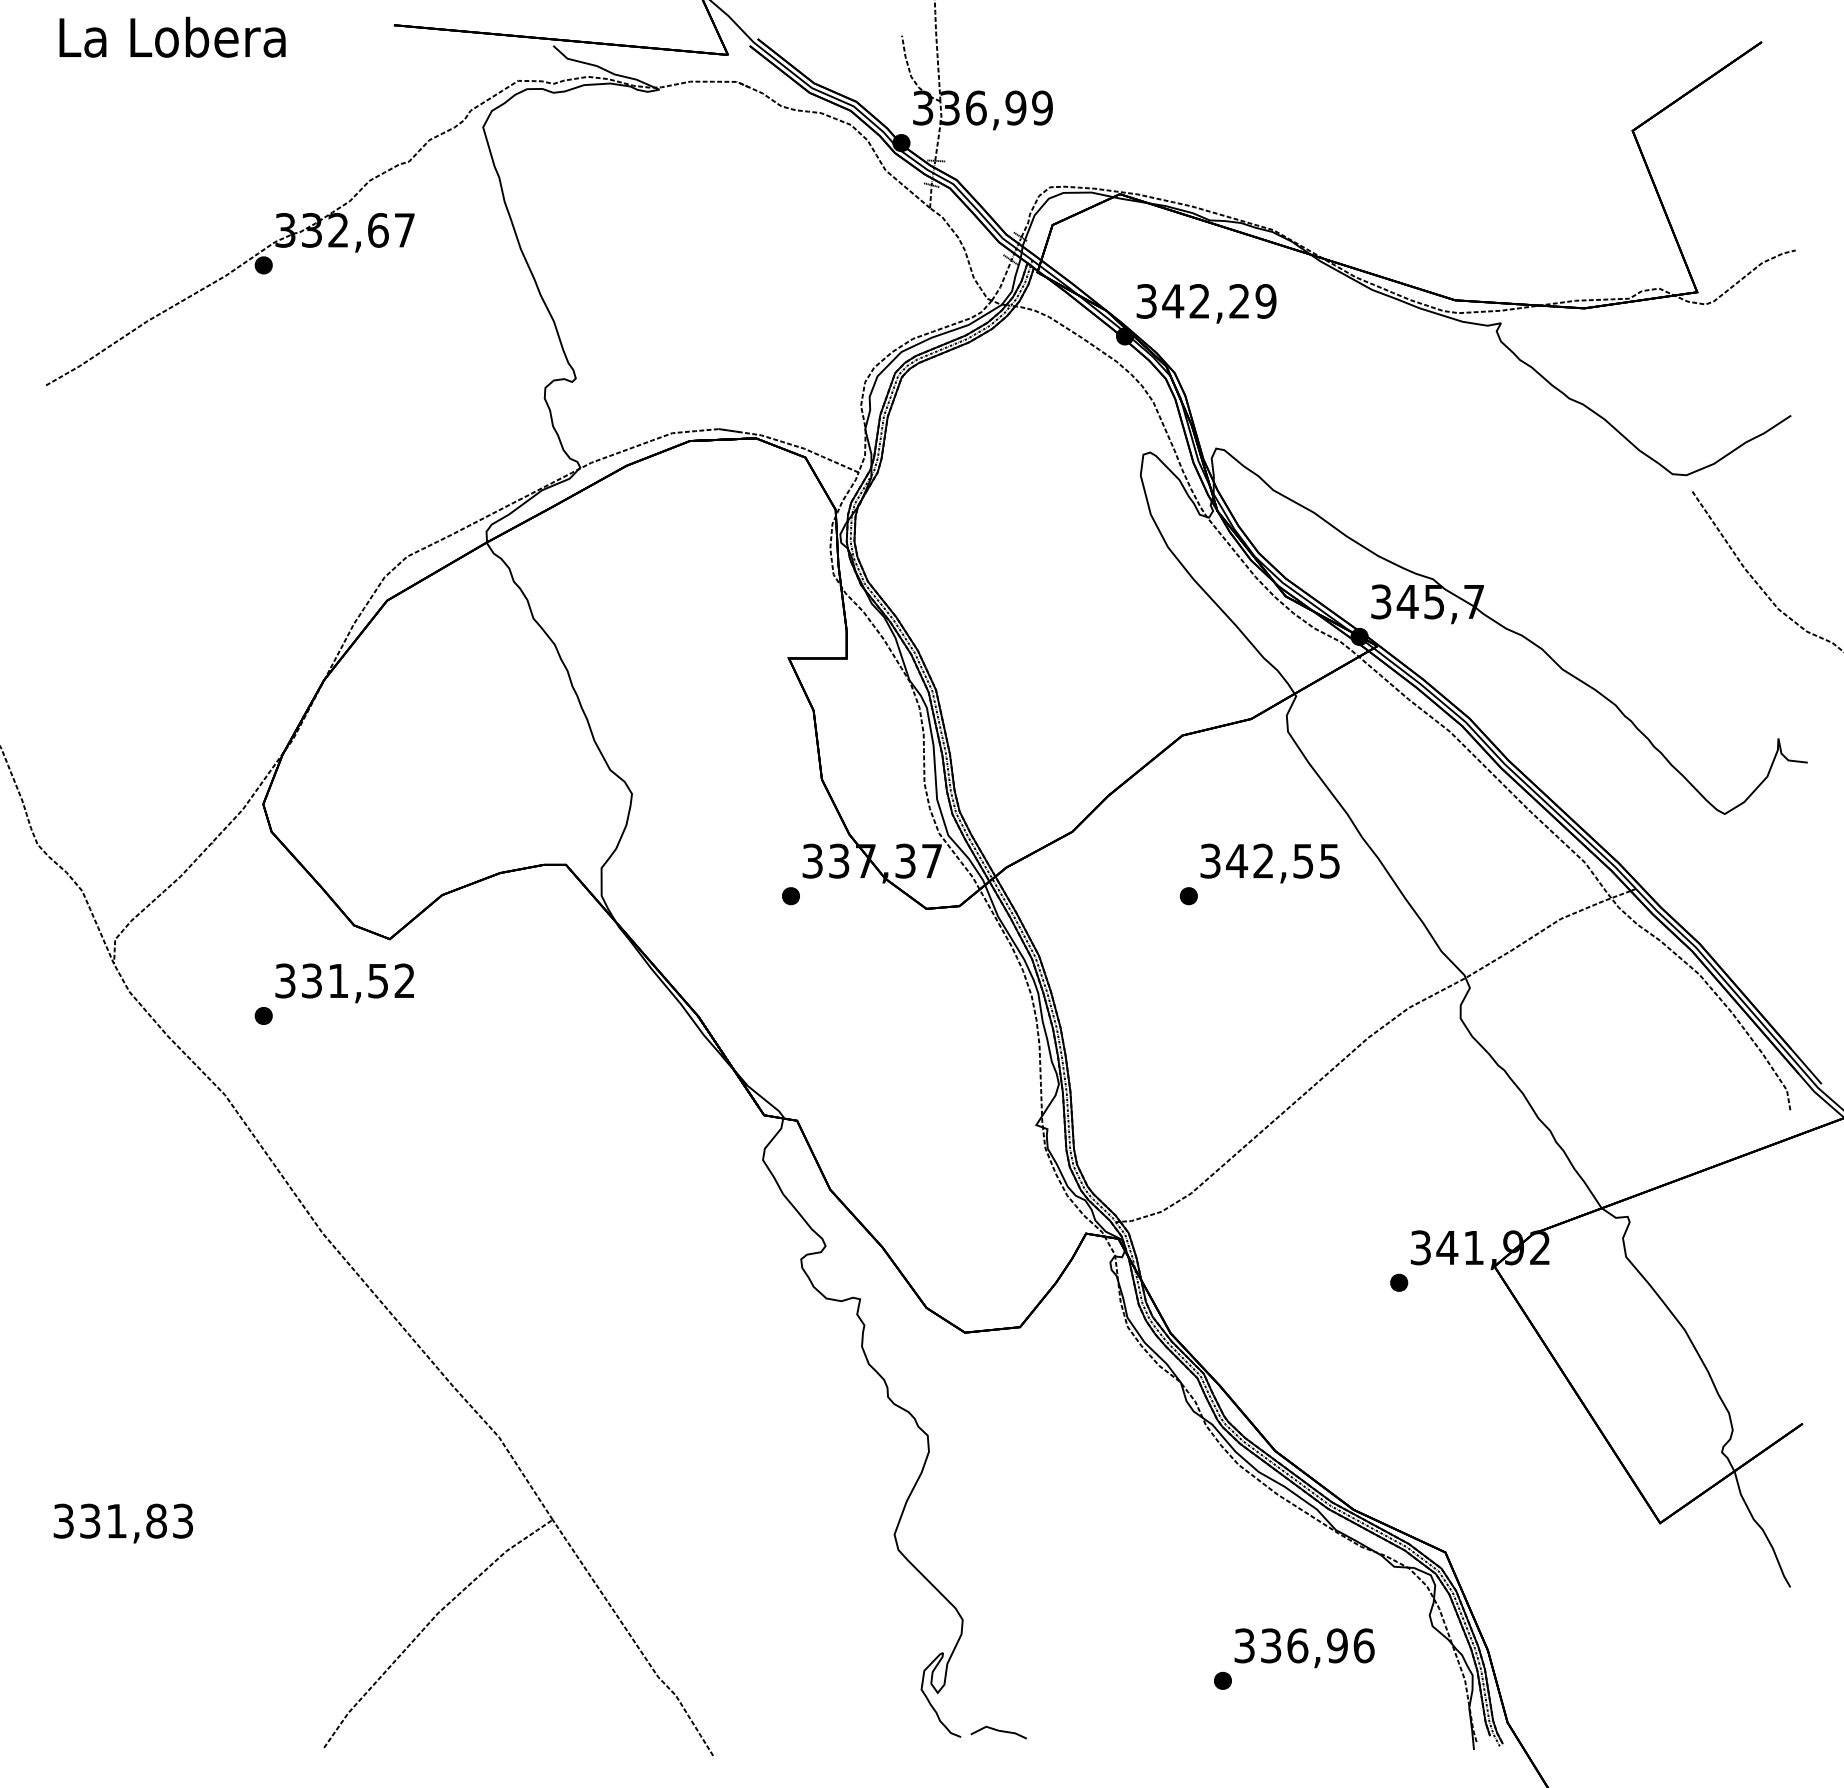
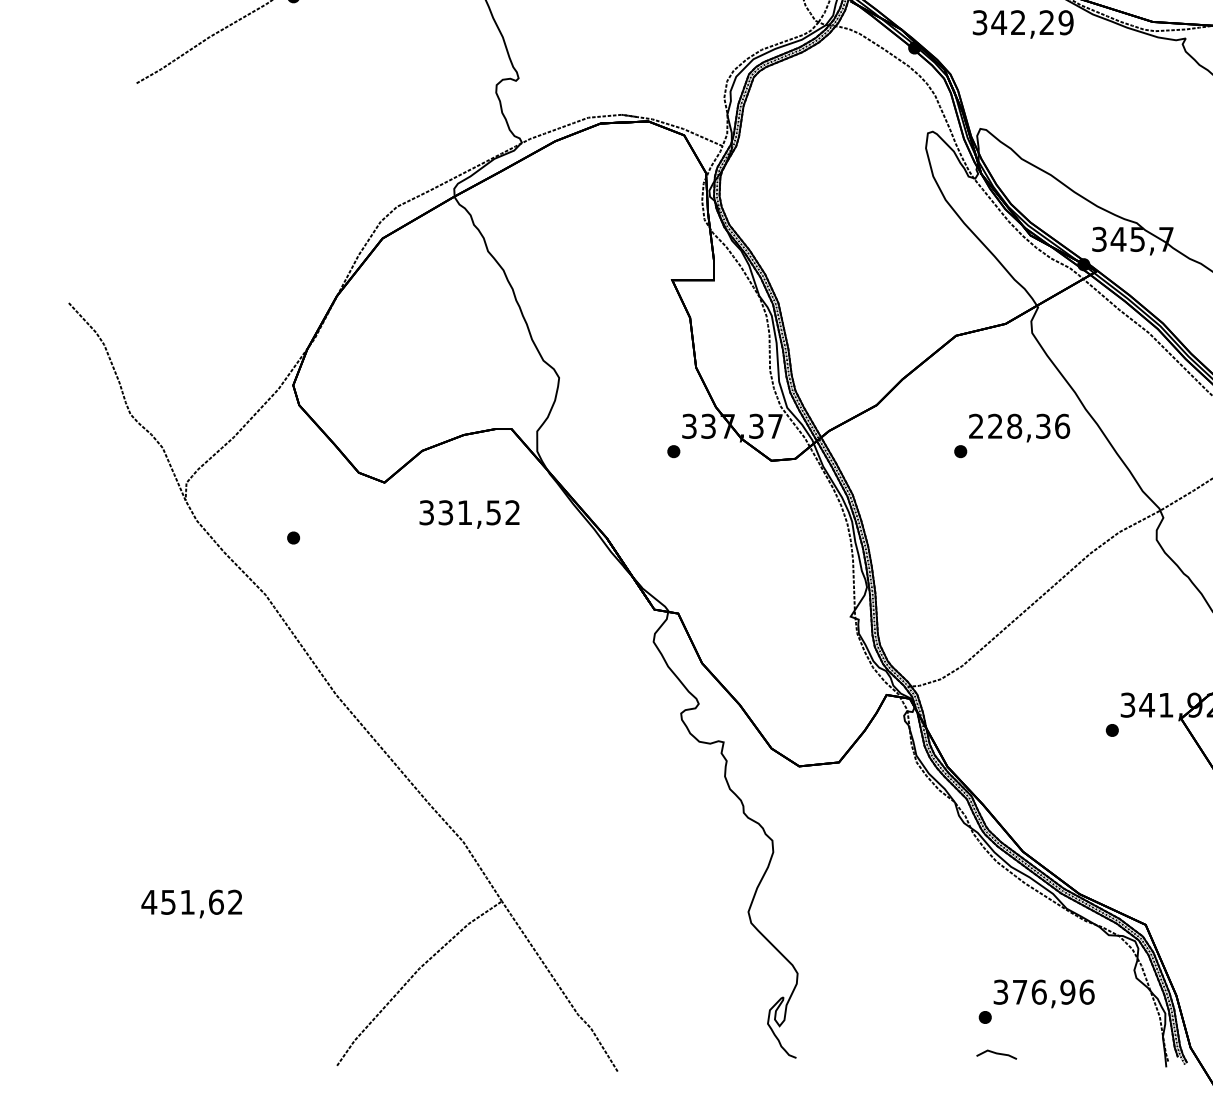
text: (1206, 303) -> (1023, 24), moved
text: (1270, 860) -> (1019, 425), 342,55 -> 228,36
text: (344, 983) -> (469, 514), moved
text: (122, 1520) -> (191, 901), 331,83 -> 451,62
text: (1271, 1645) -> (1020, 991), 336,96 -> 376,96
line: (998, 1731) -> (996, 1053), moved

